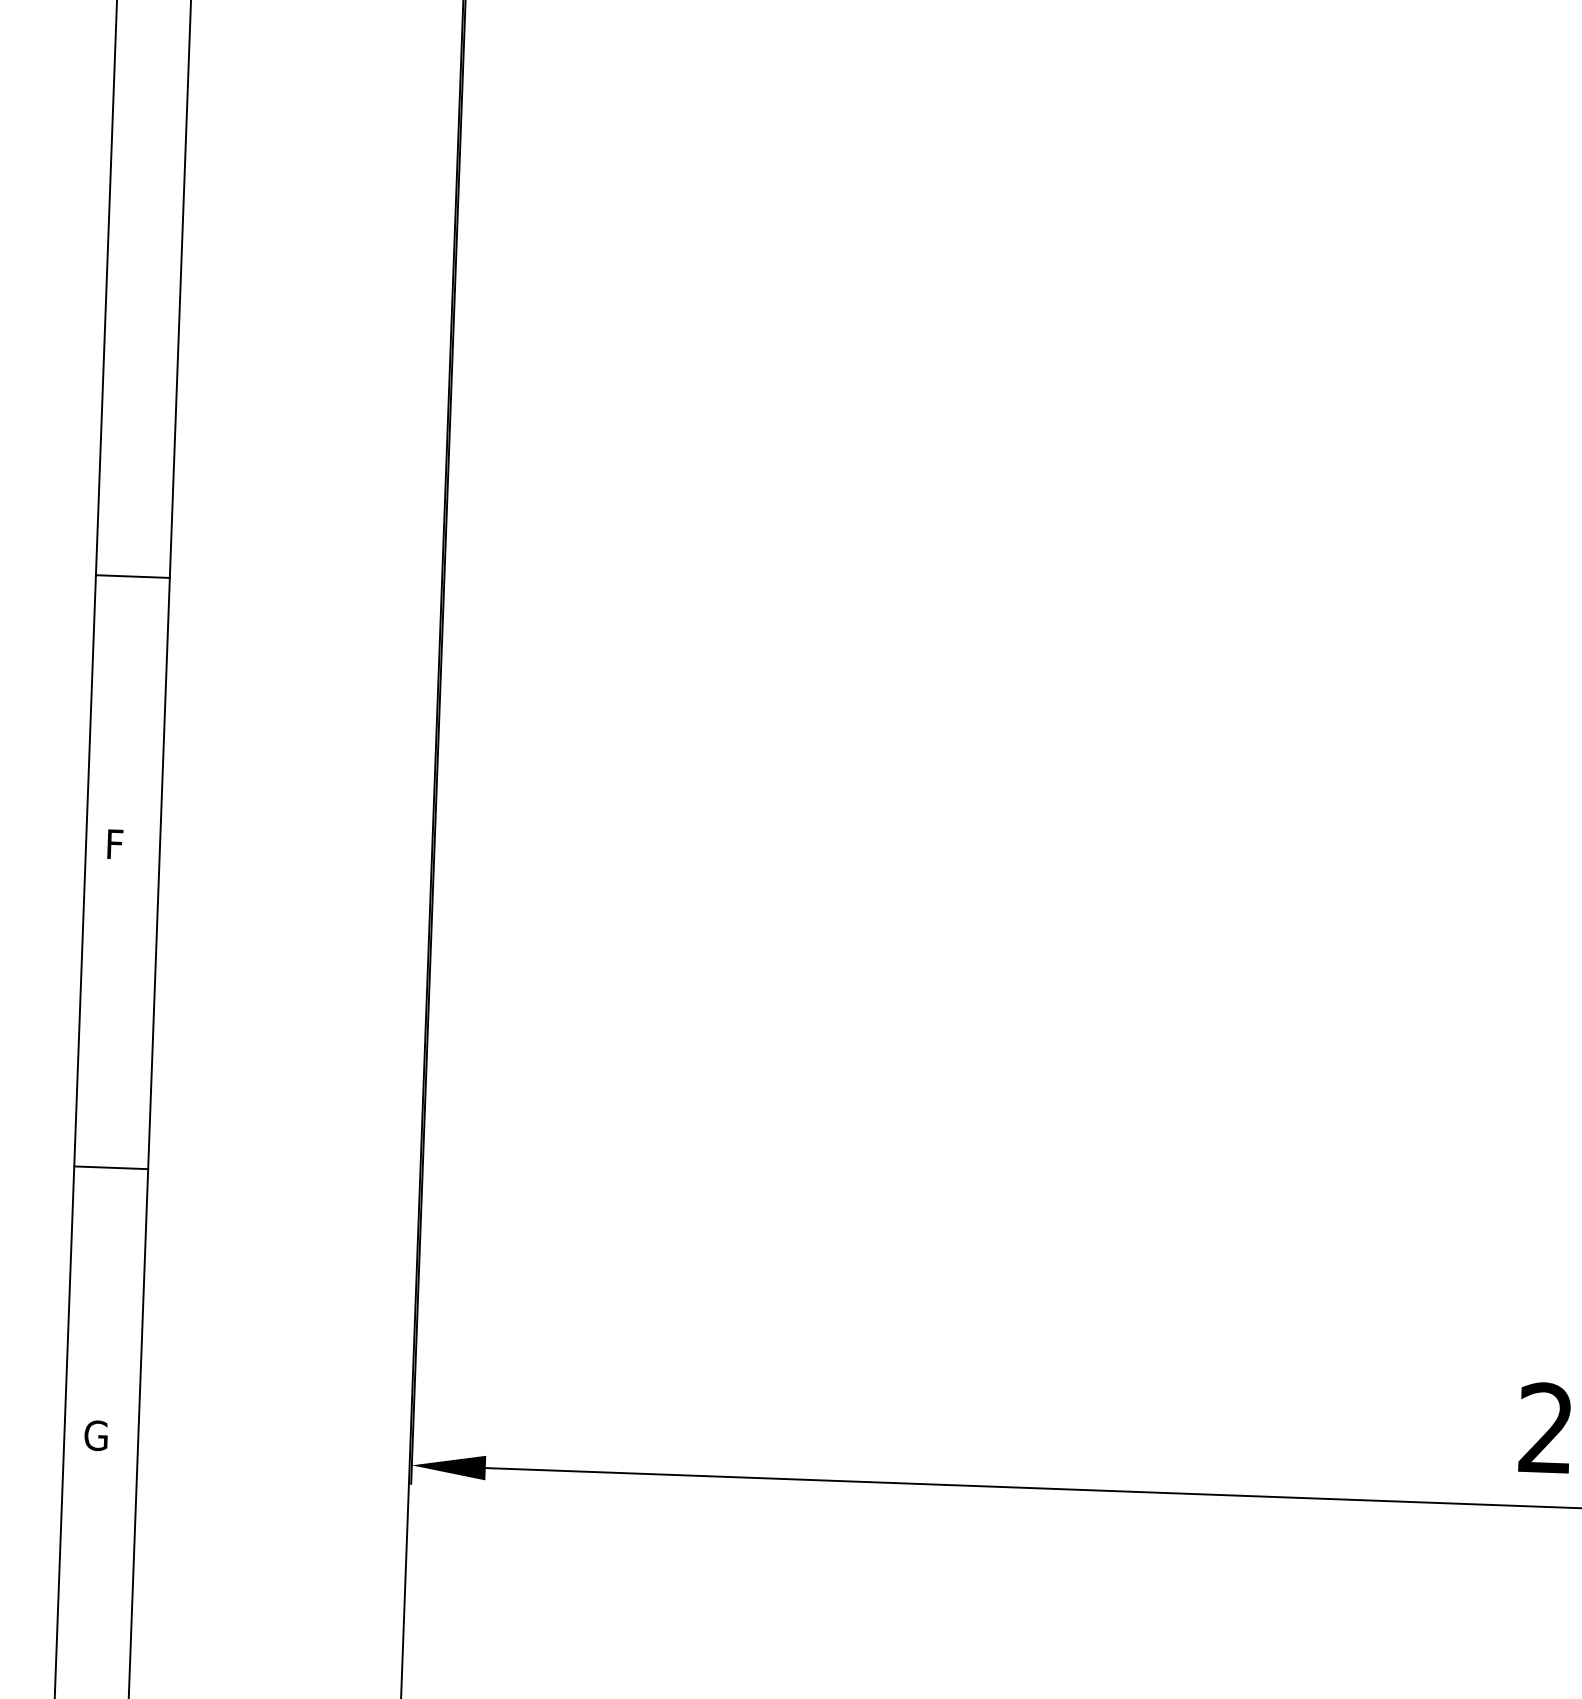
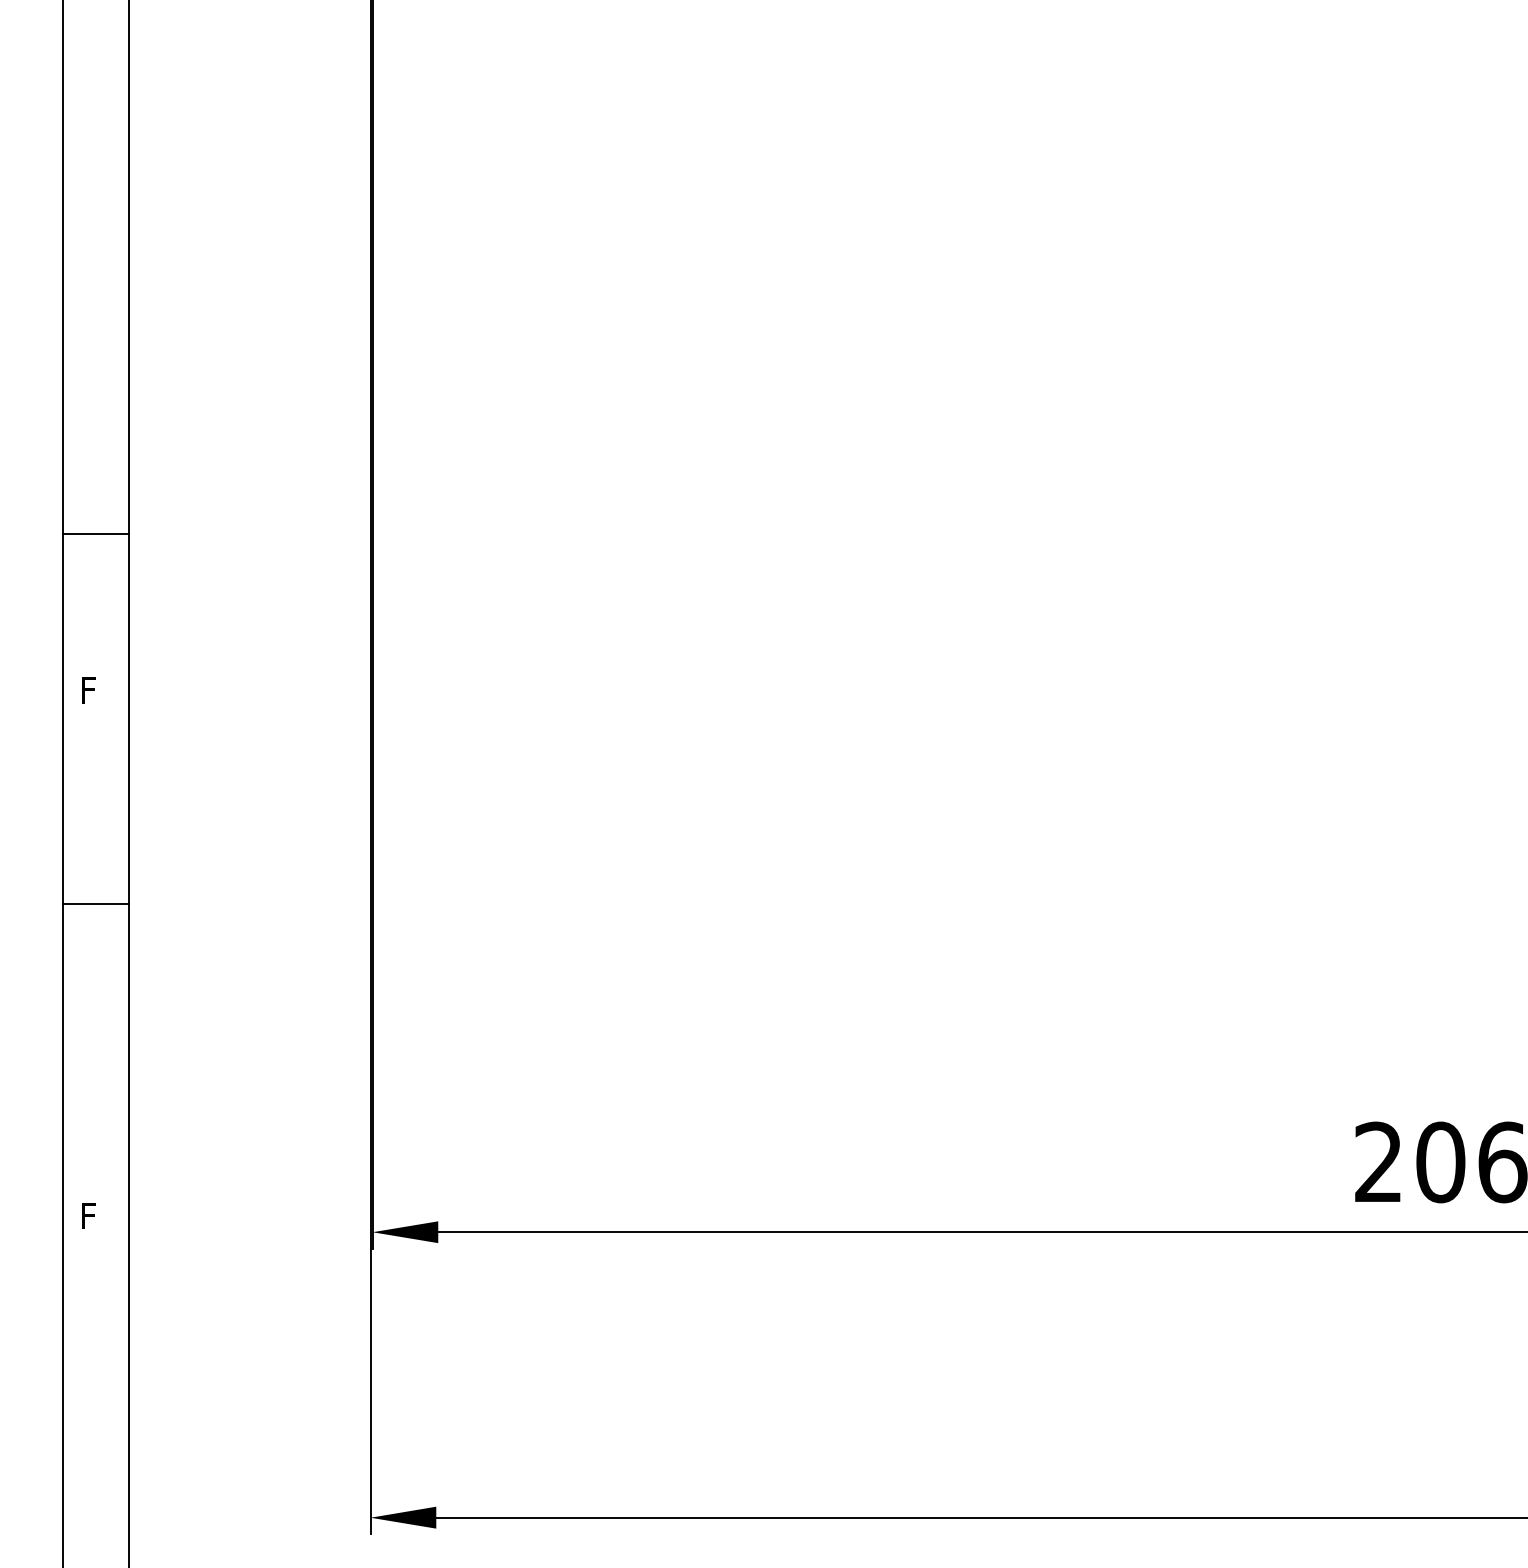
line: (132, 576) -> (95, 533), moved
line: (110, 1167) -> (95, 903), moved
text: (95, 1434) -> (90, 1215), G -> F

